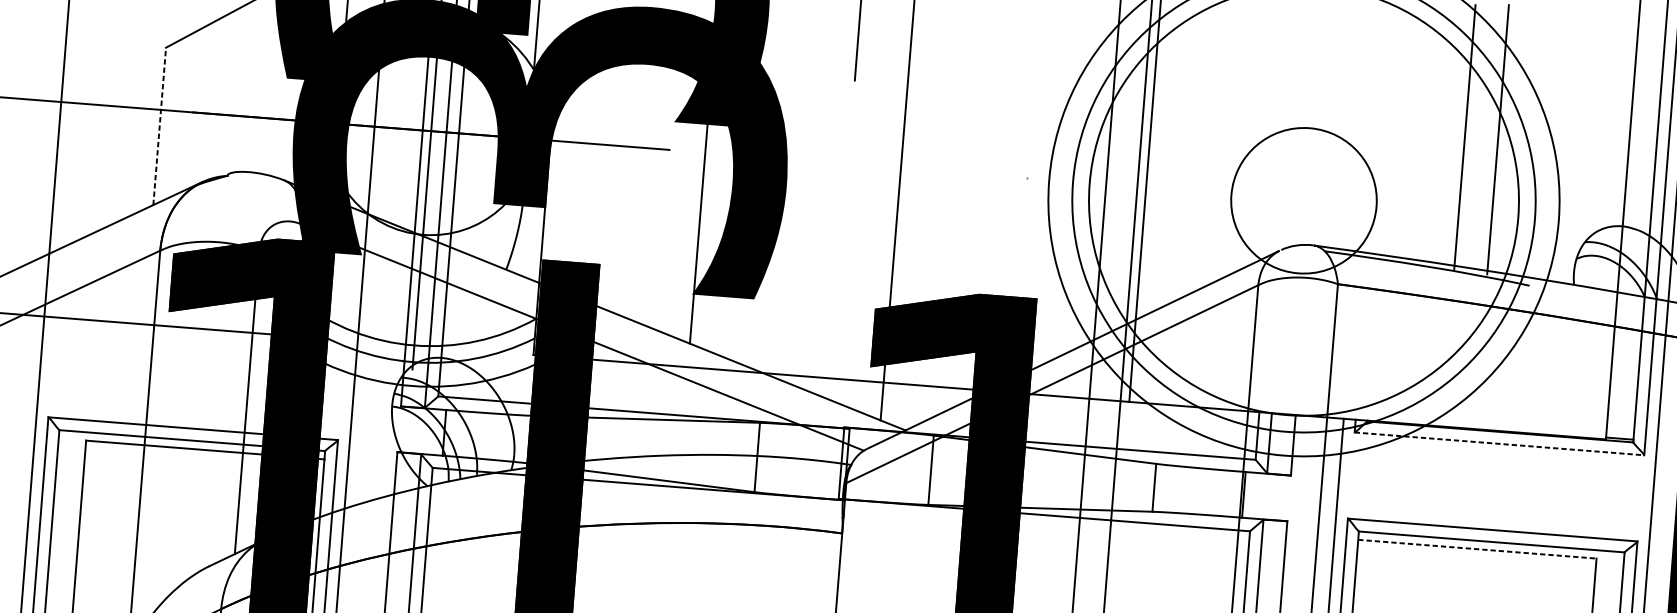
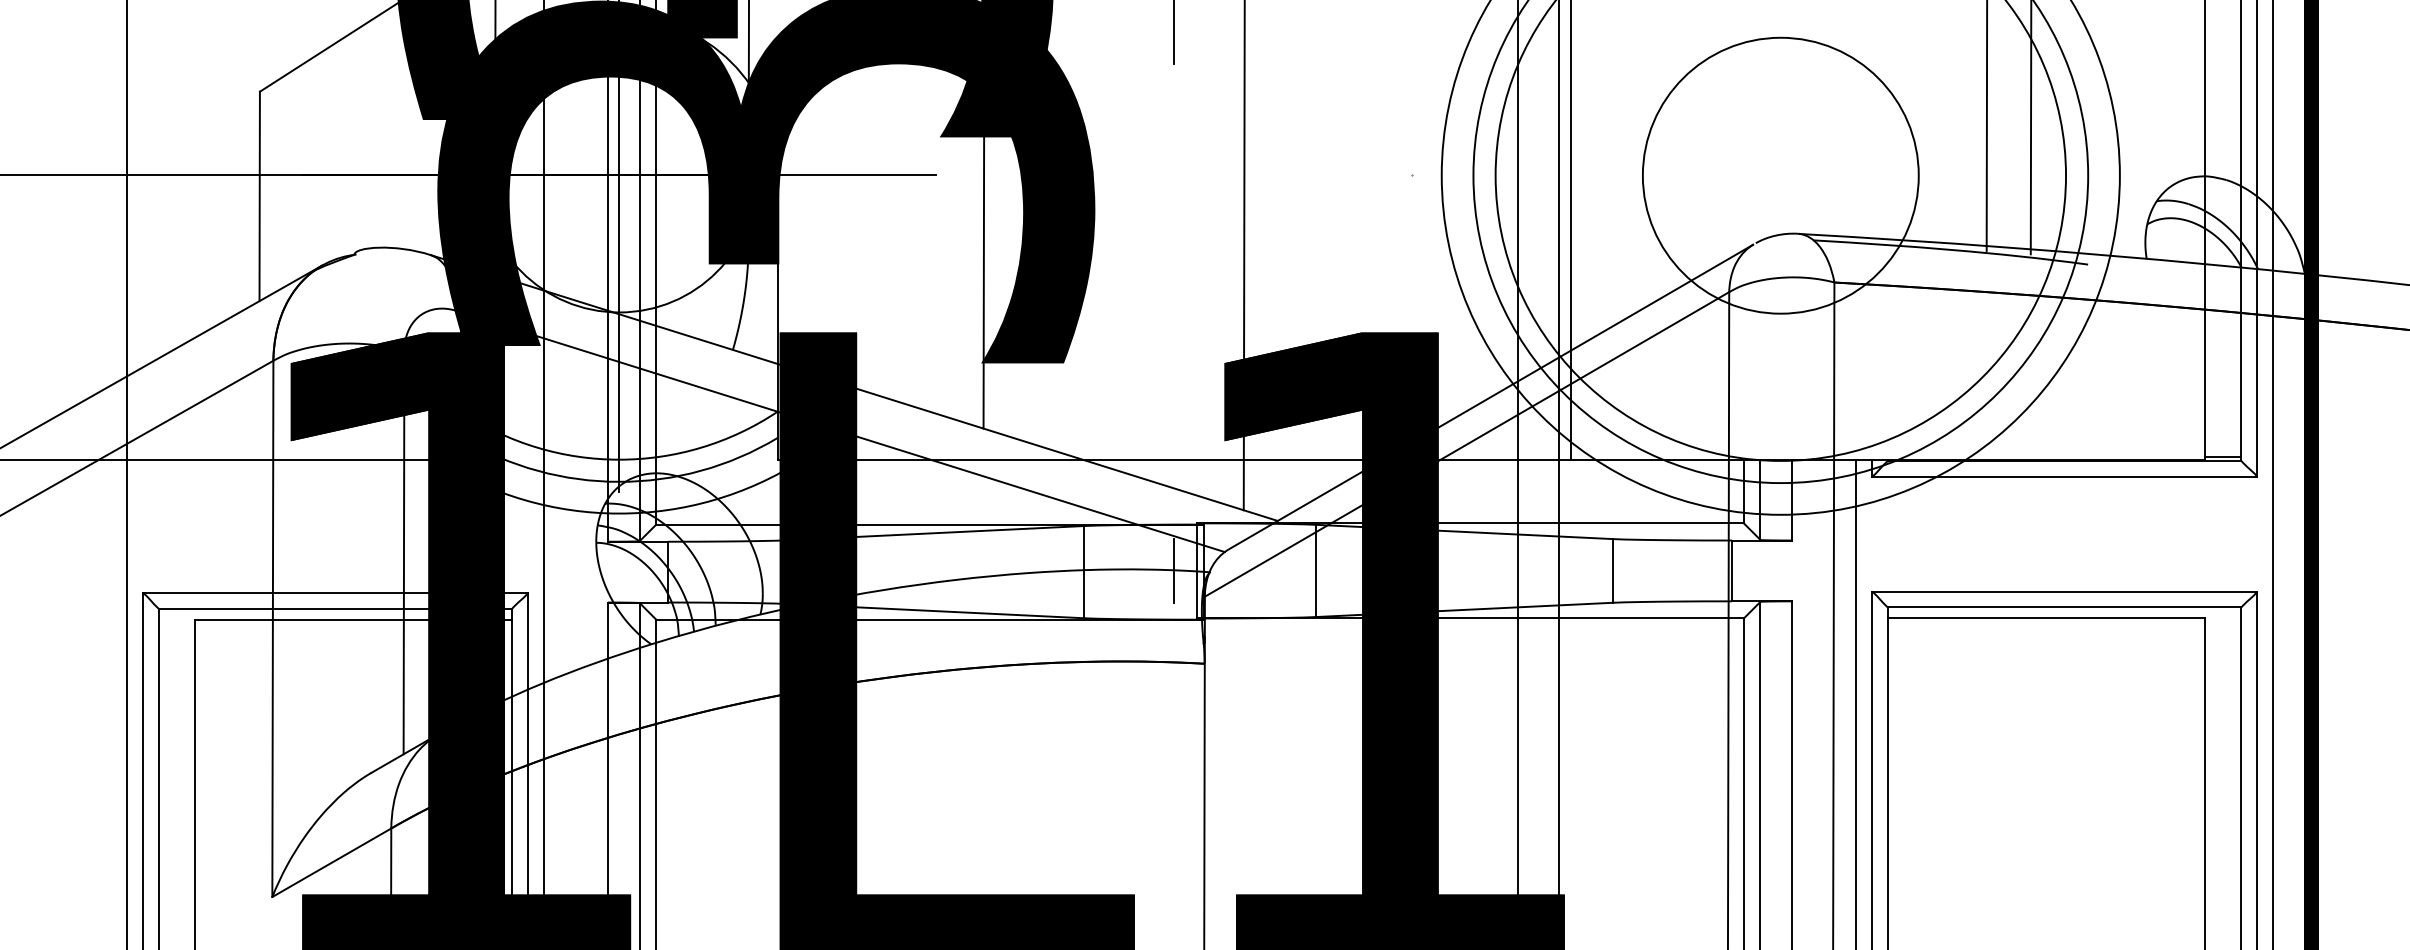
line: (159, 126) -> (259, 196), dashed -> solid
circle: (1303, 200) -> (1780, 175), size x1.43
line: (1499, 443) -> (2064, 476), dashed -> solid
line: (825, 461) -> (1174, 570), added
line: (1477, 549) -> (2046, 618), dashed -> solid

